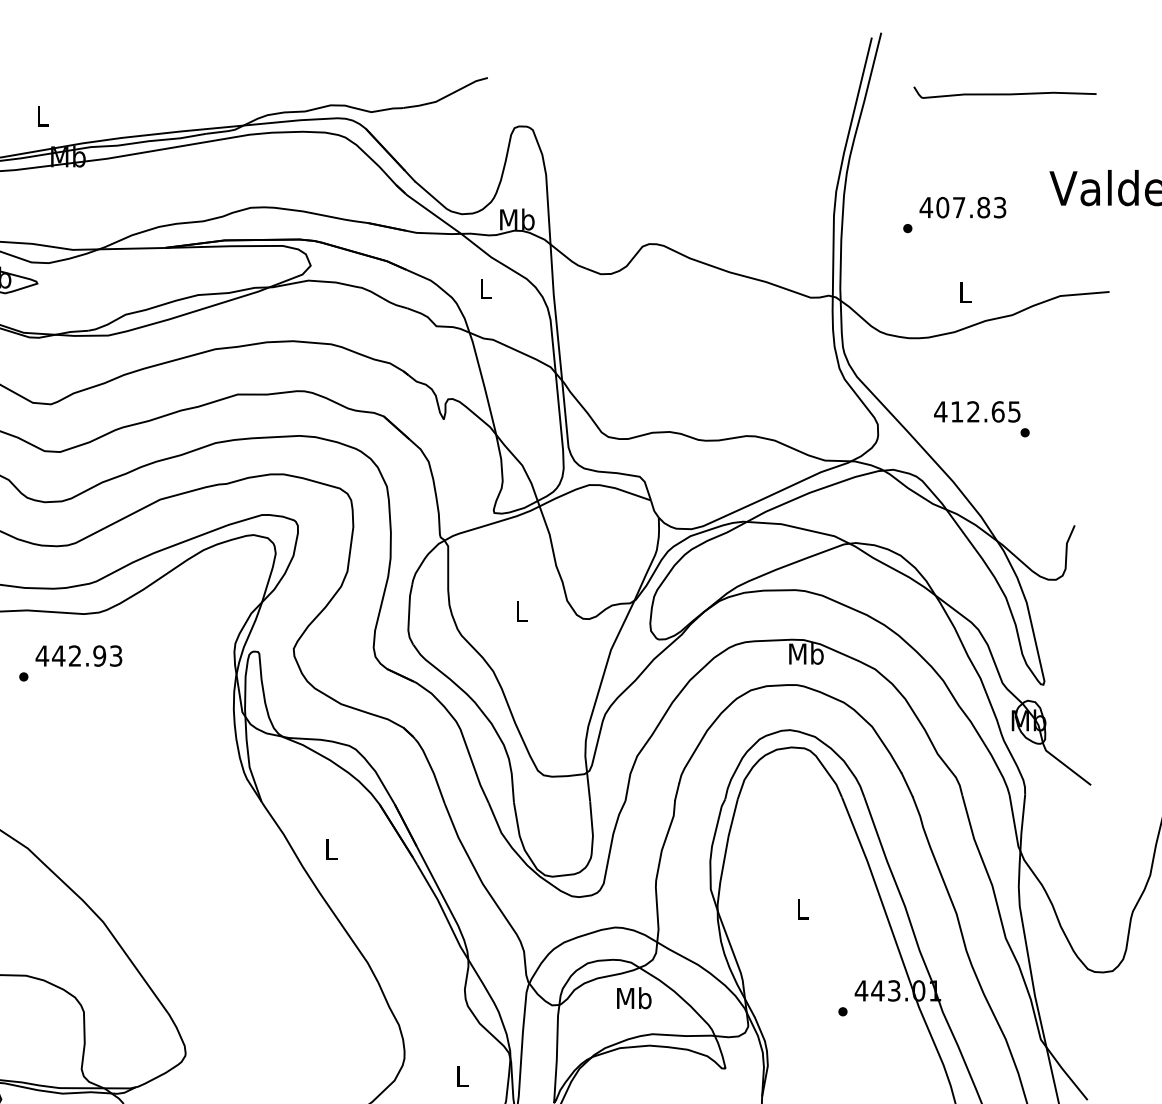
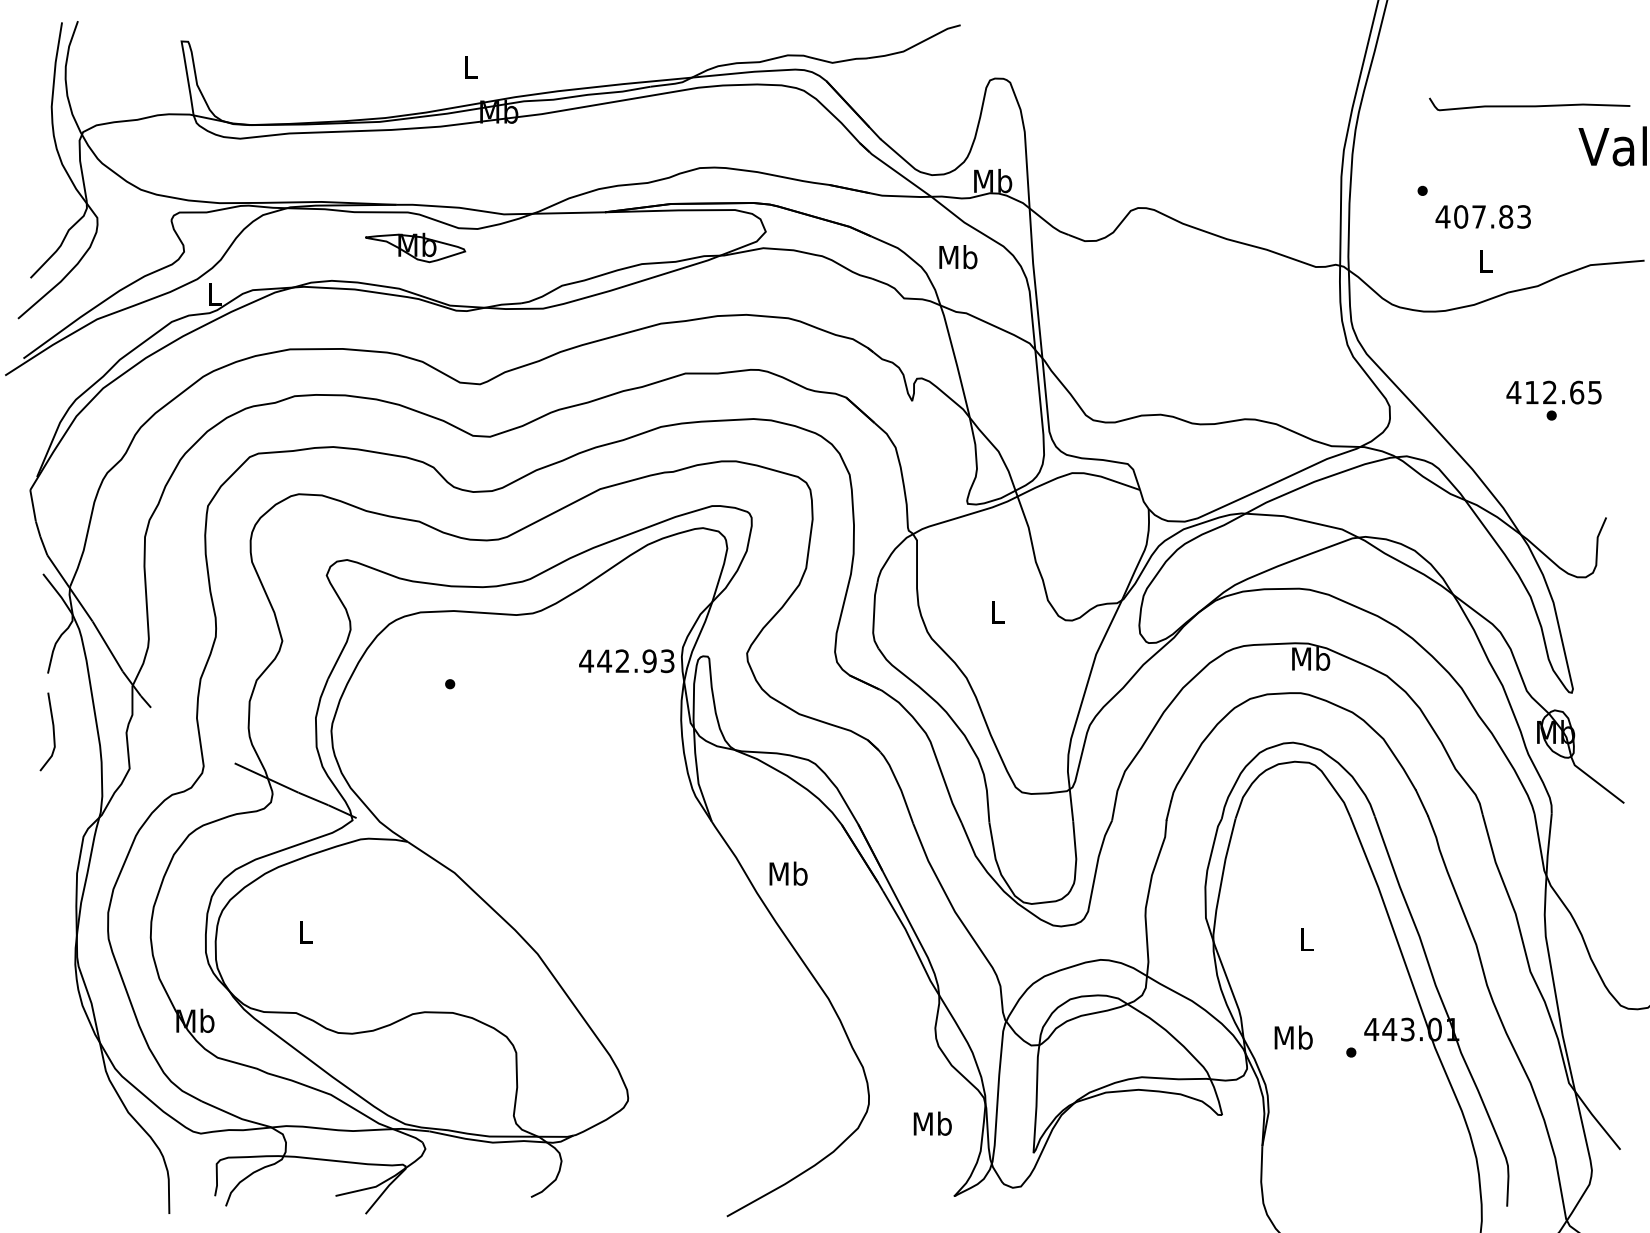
curve: (1004, 93) -> (1529, 105), moved
text: (962, 207) -> (1482, 216), moved
text: (485, 289) -> (958, 257), L -> Mb
text: (976, 411) -> (1553, 392), moved
text: (78, 656) -> (626, 661), moved
text: (331, 849) -> (788, 873), L -> Mb
text: (634, 998) -> (1293, 1037), moved
text: (462, 1076) -> (932, 1123), L -> Mb

